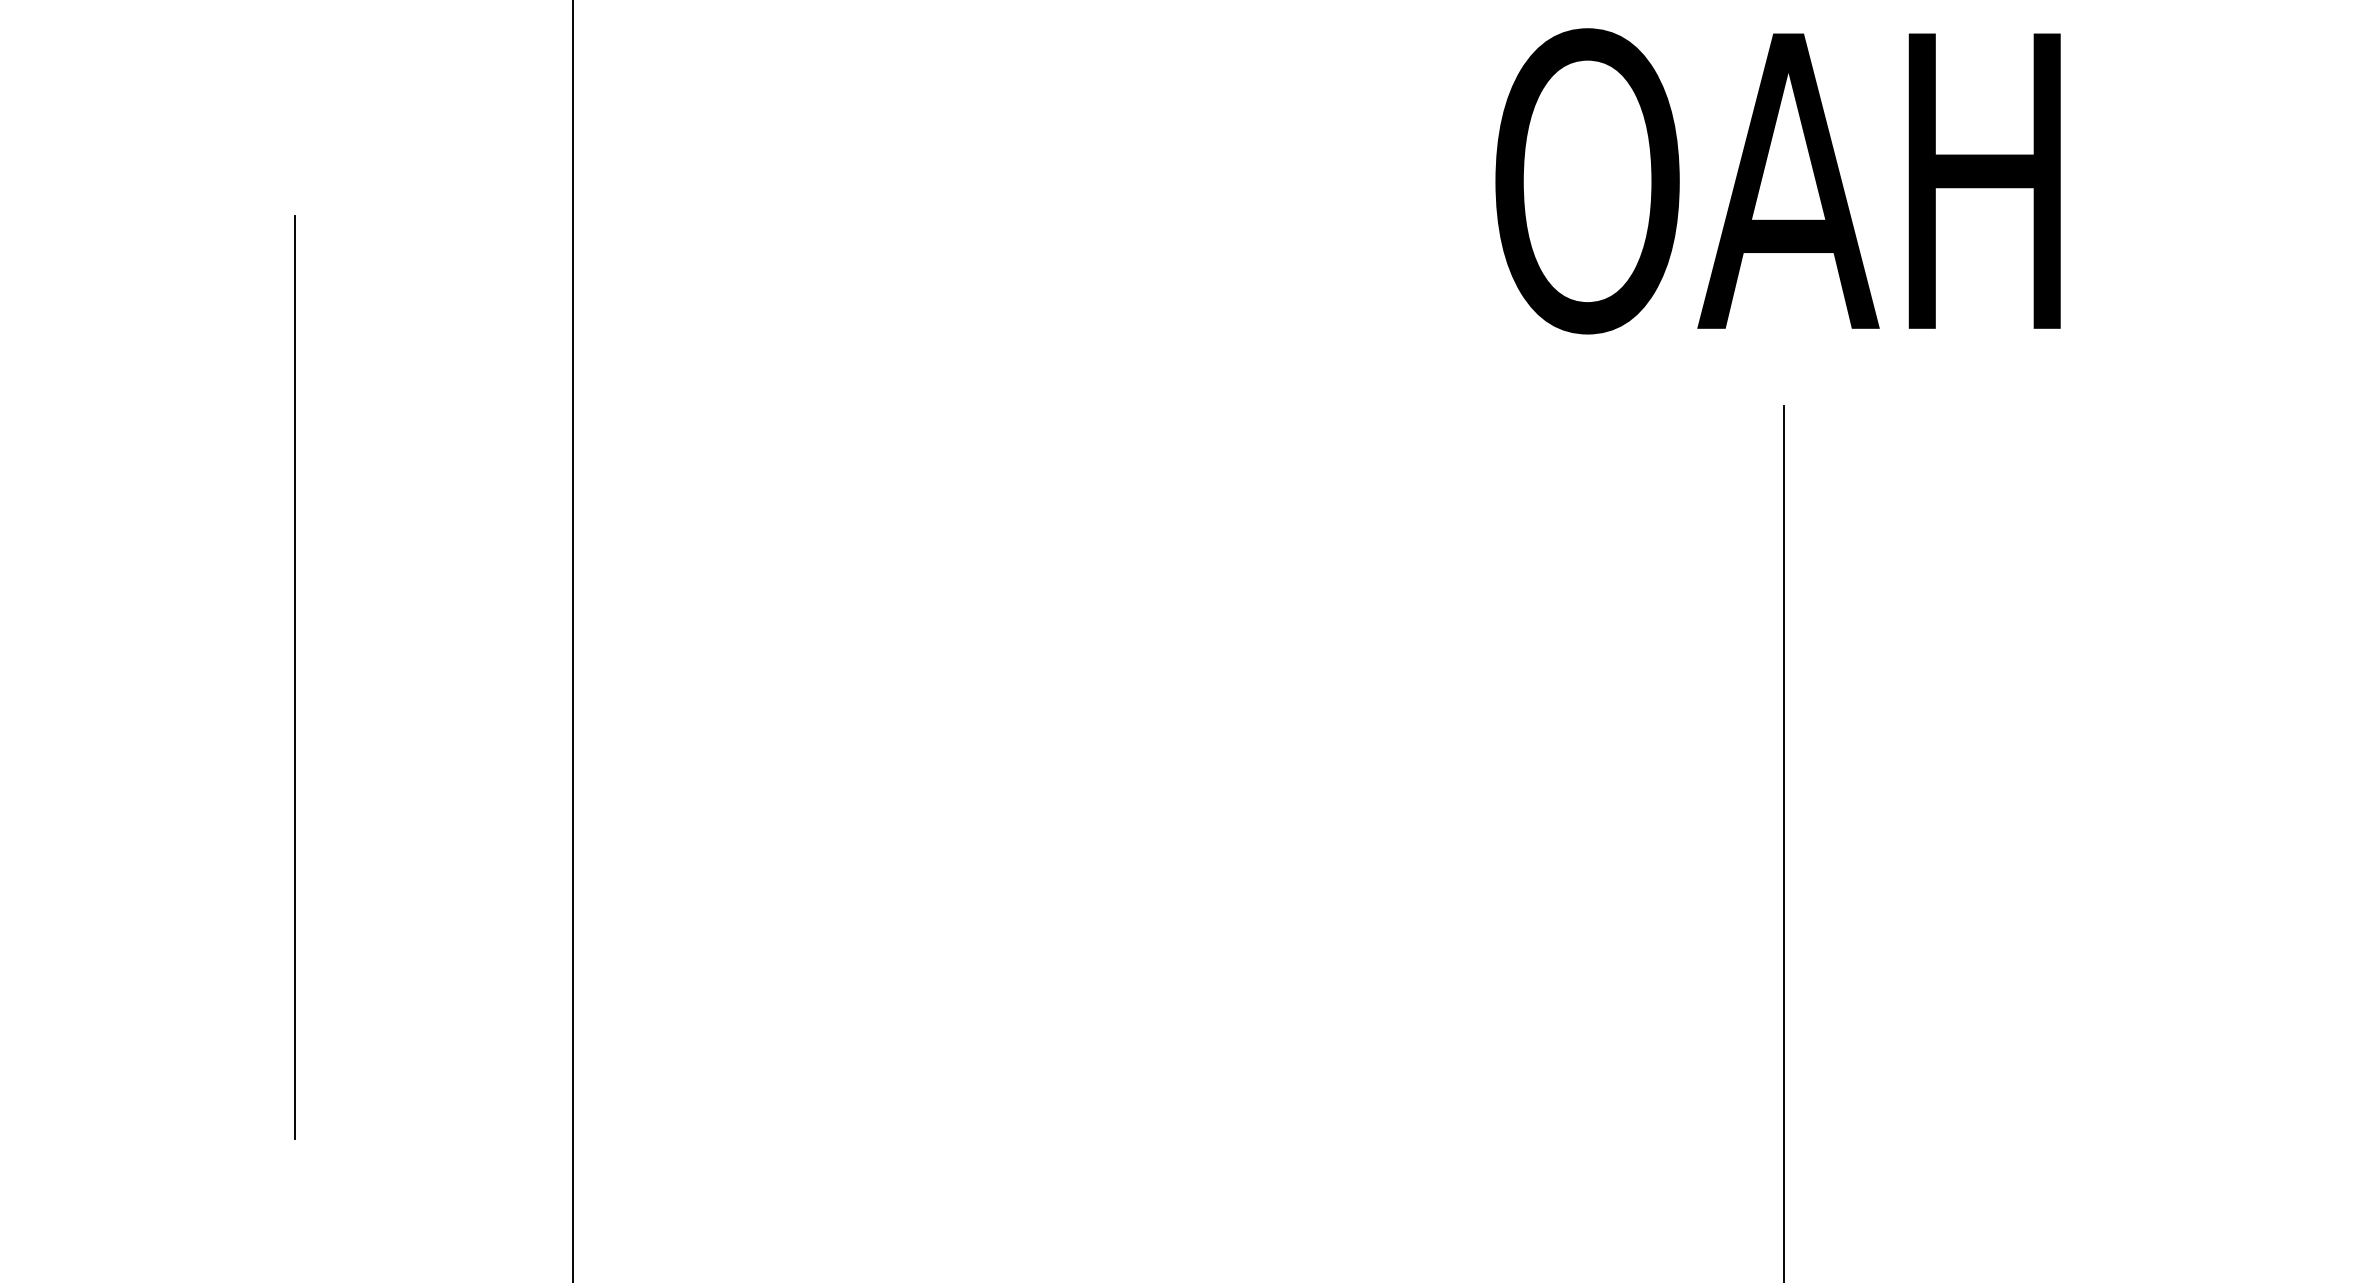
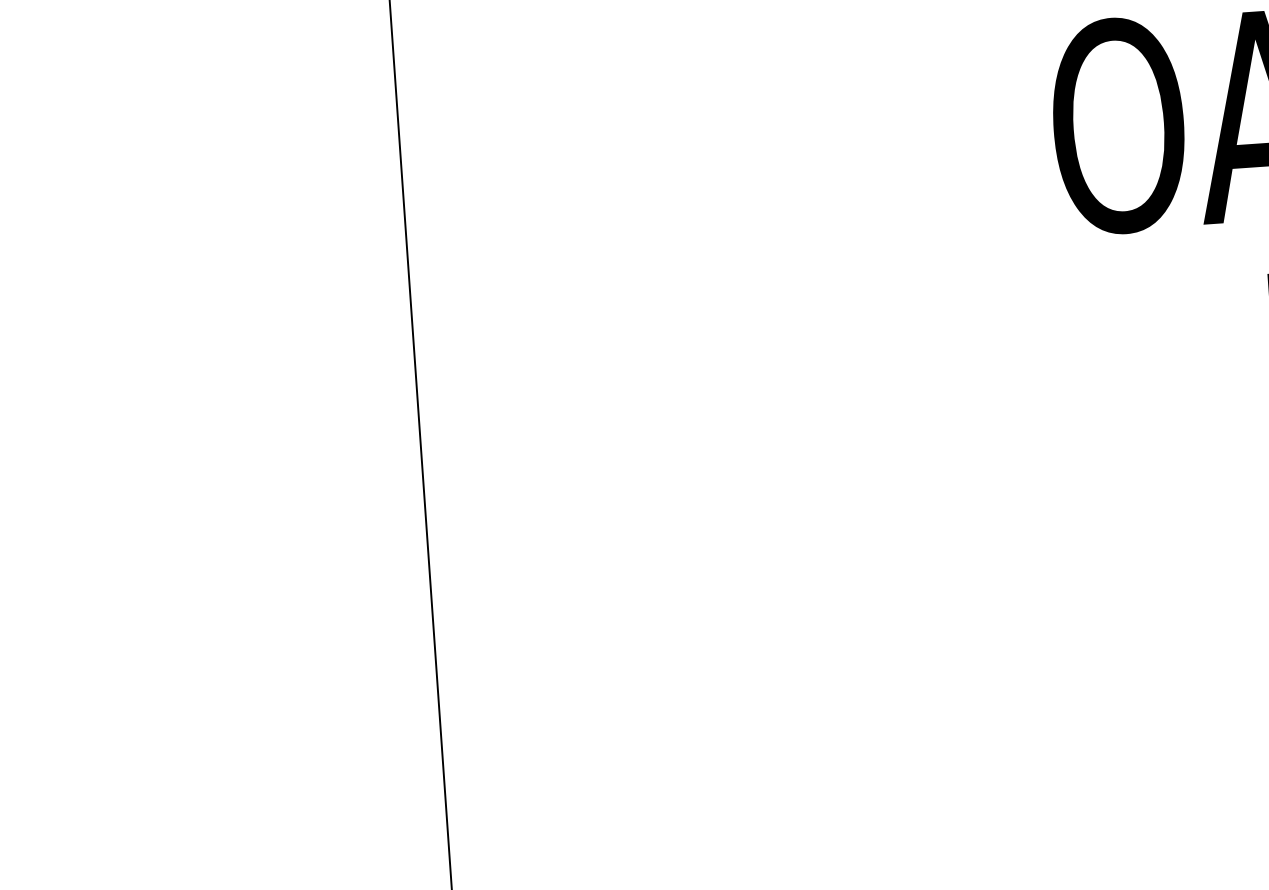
line: (295, 677) -> (230, 540), removed

